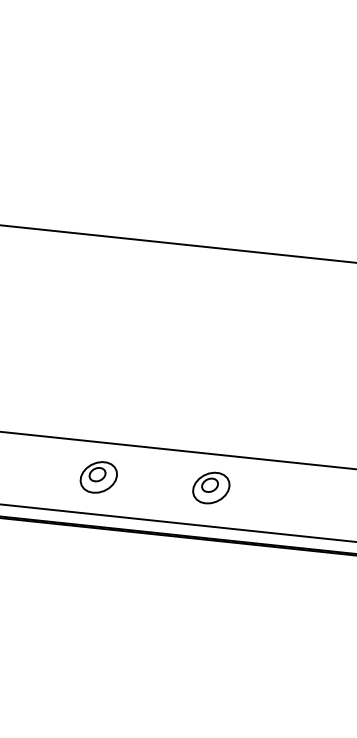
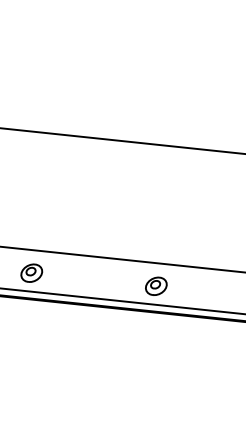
part: (98, 476) -> (31, 272), moved
part: (211, 486) -> (156, 285), moved

